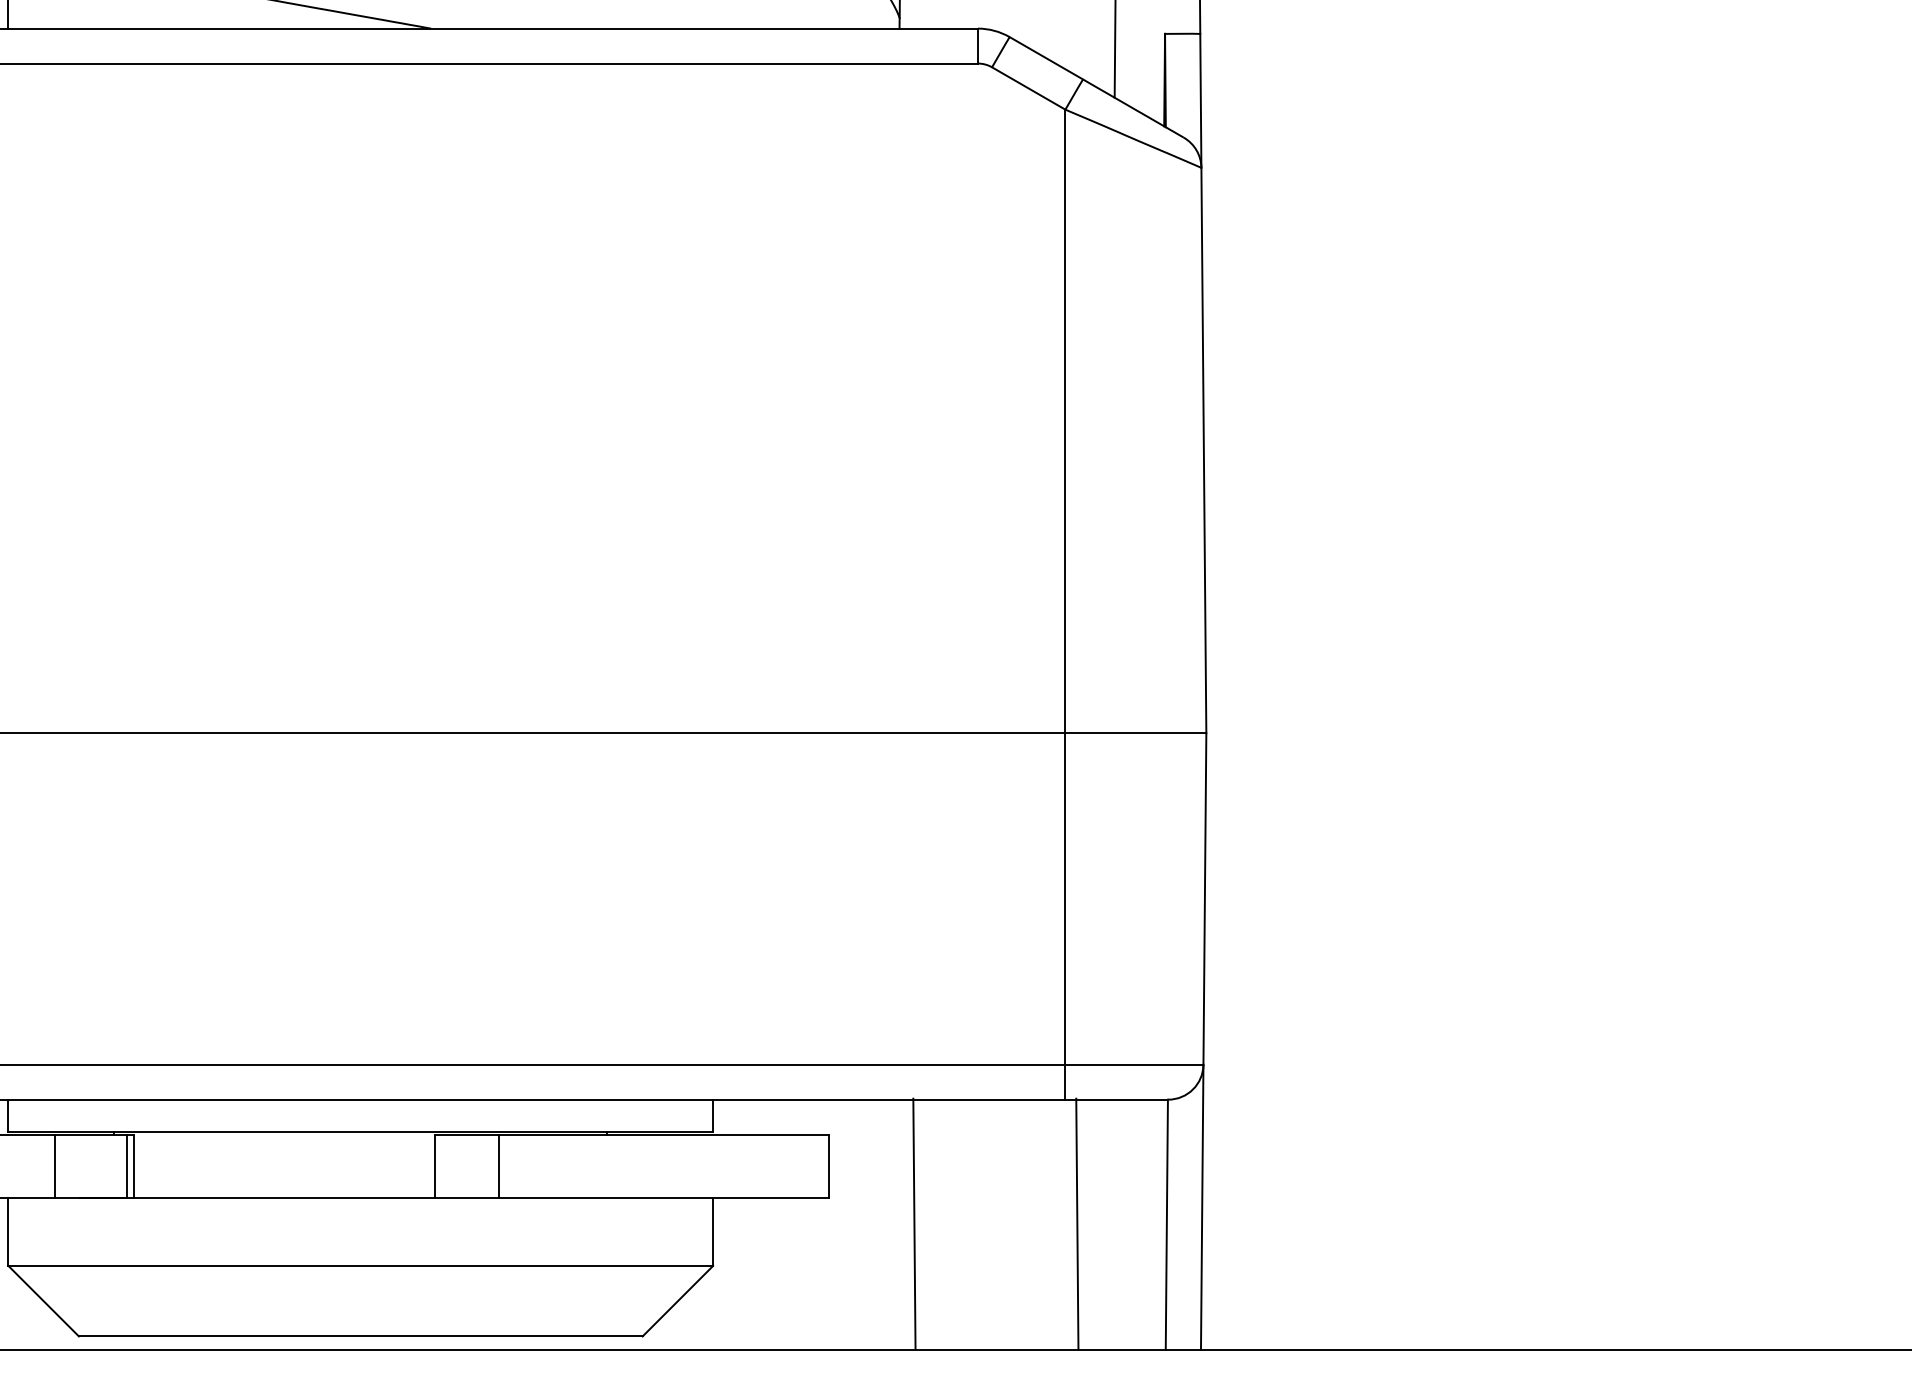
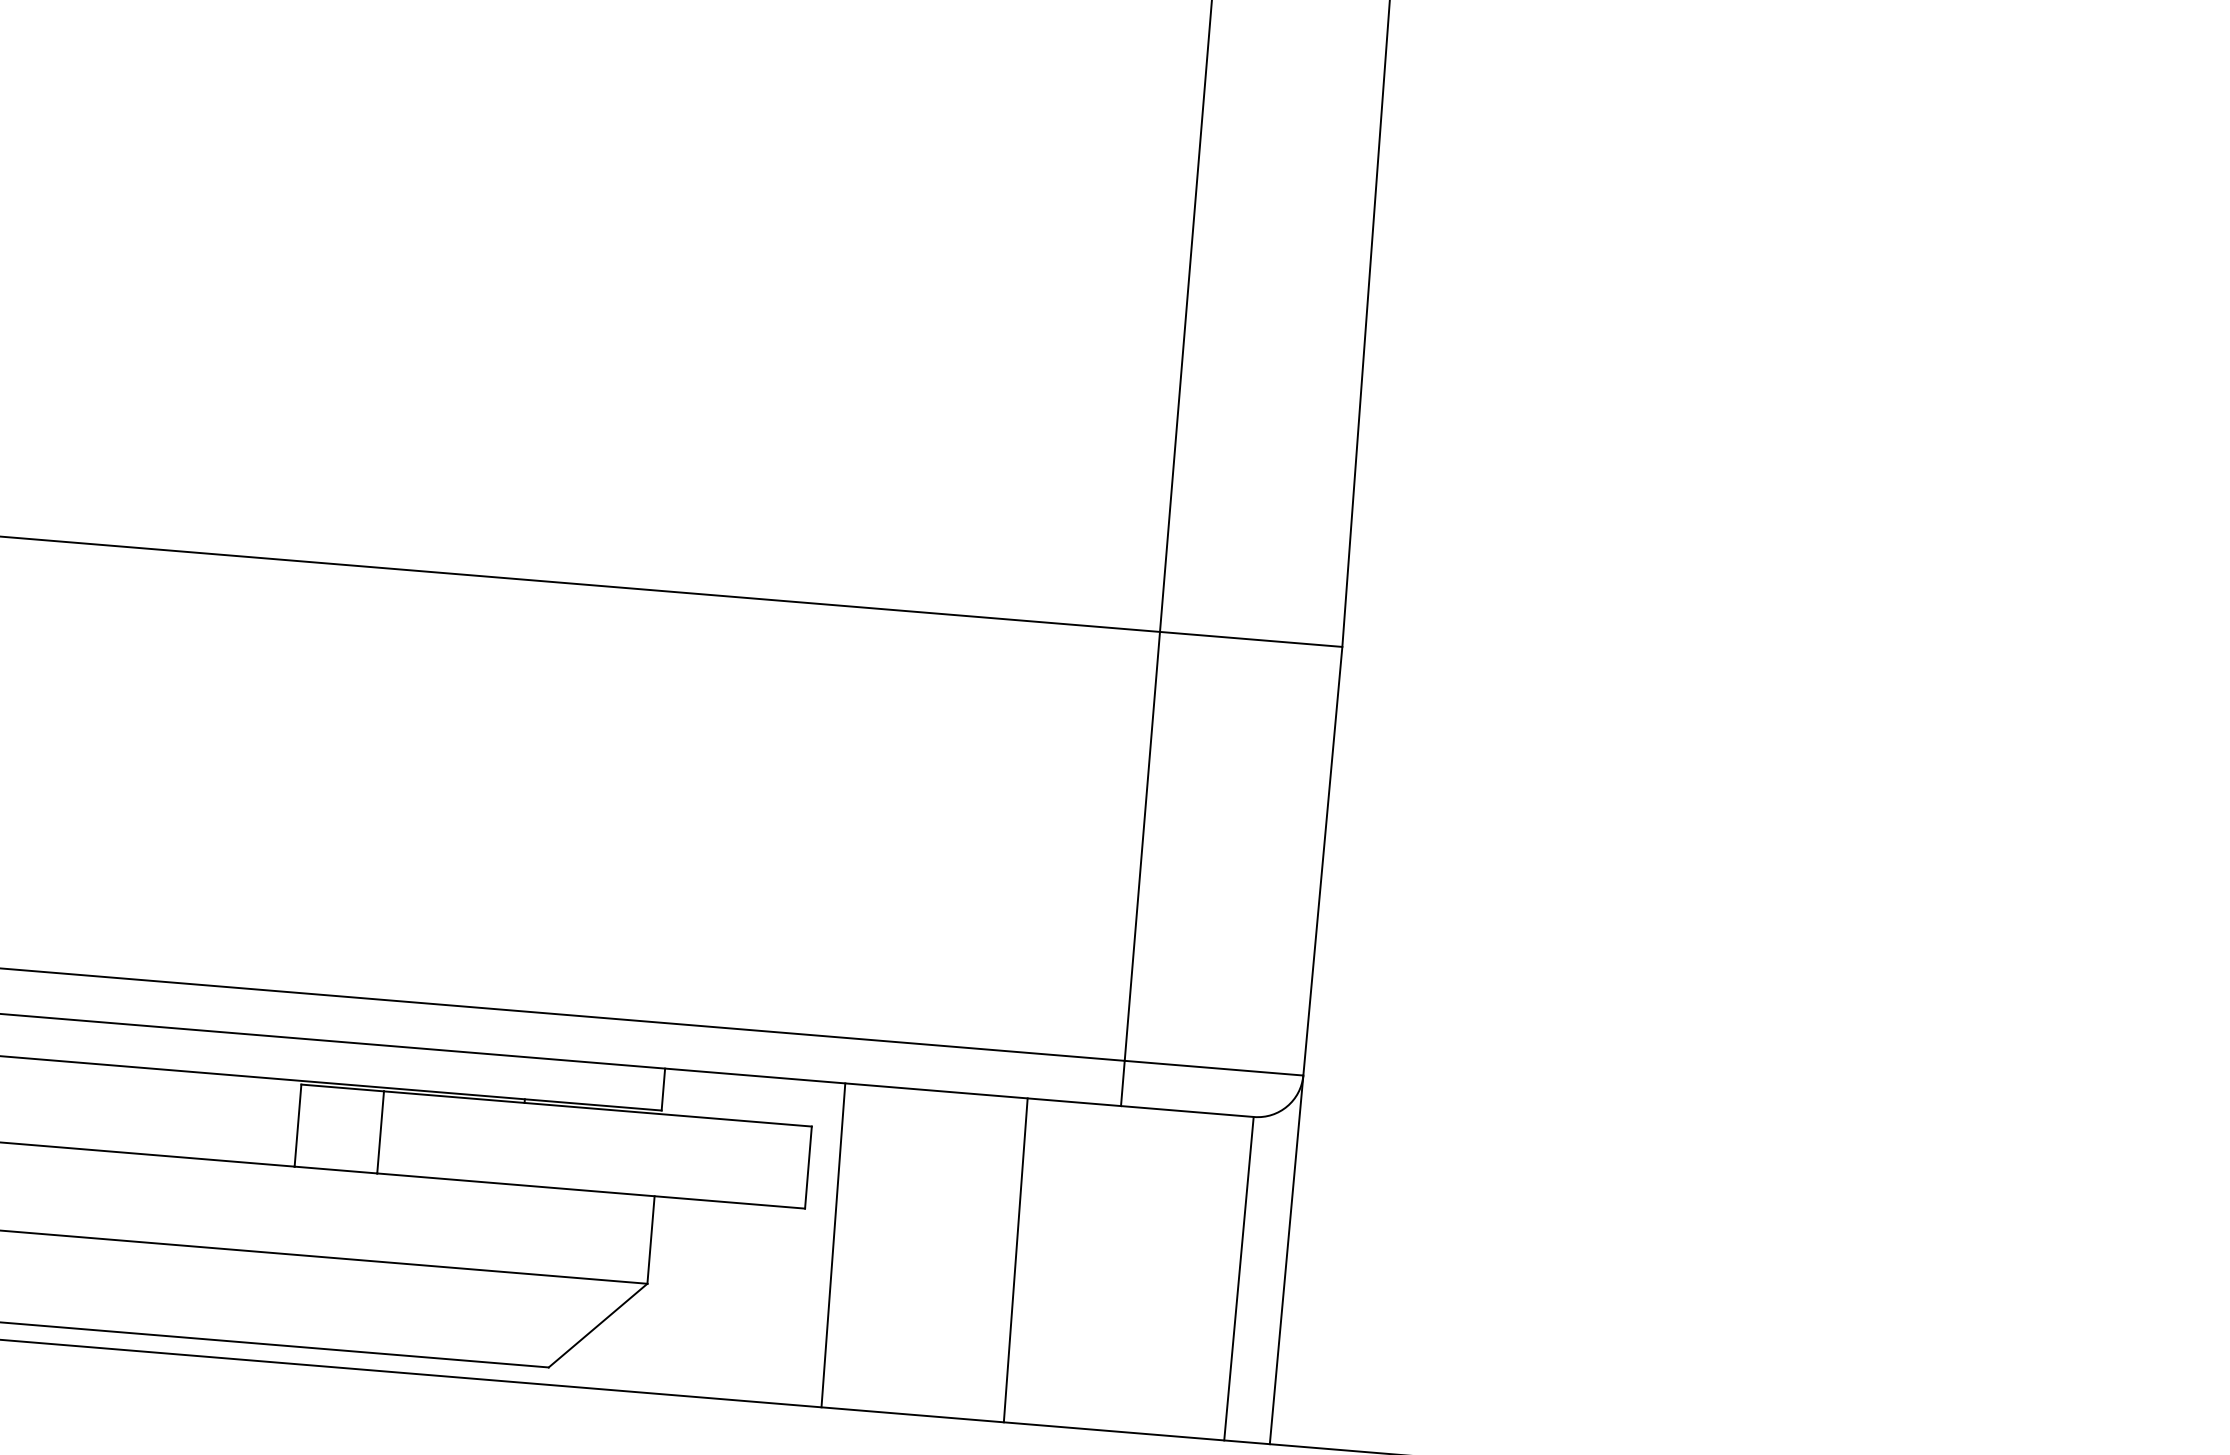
line: (914, 1223) -> (833, 1245), moved
line: (1077, 1223) -> (1015, 1260), moved

